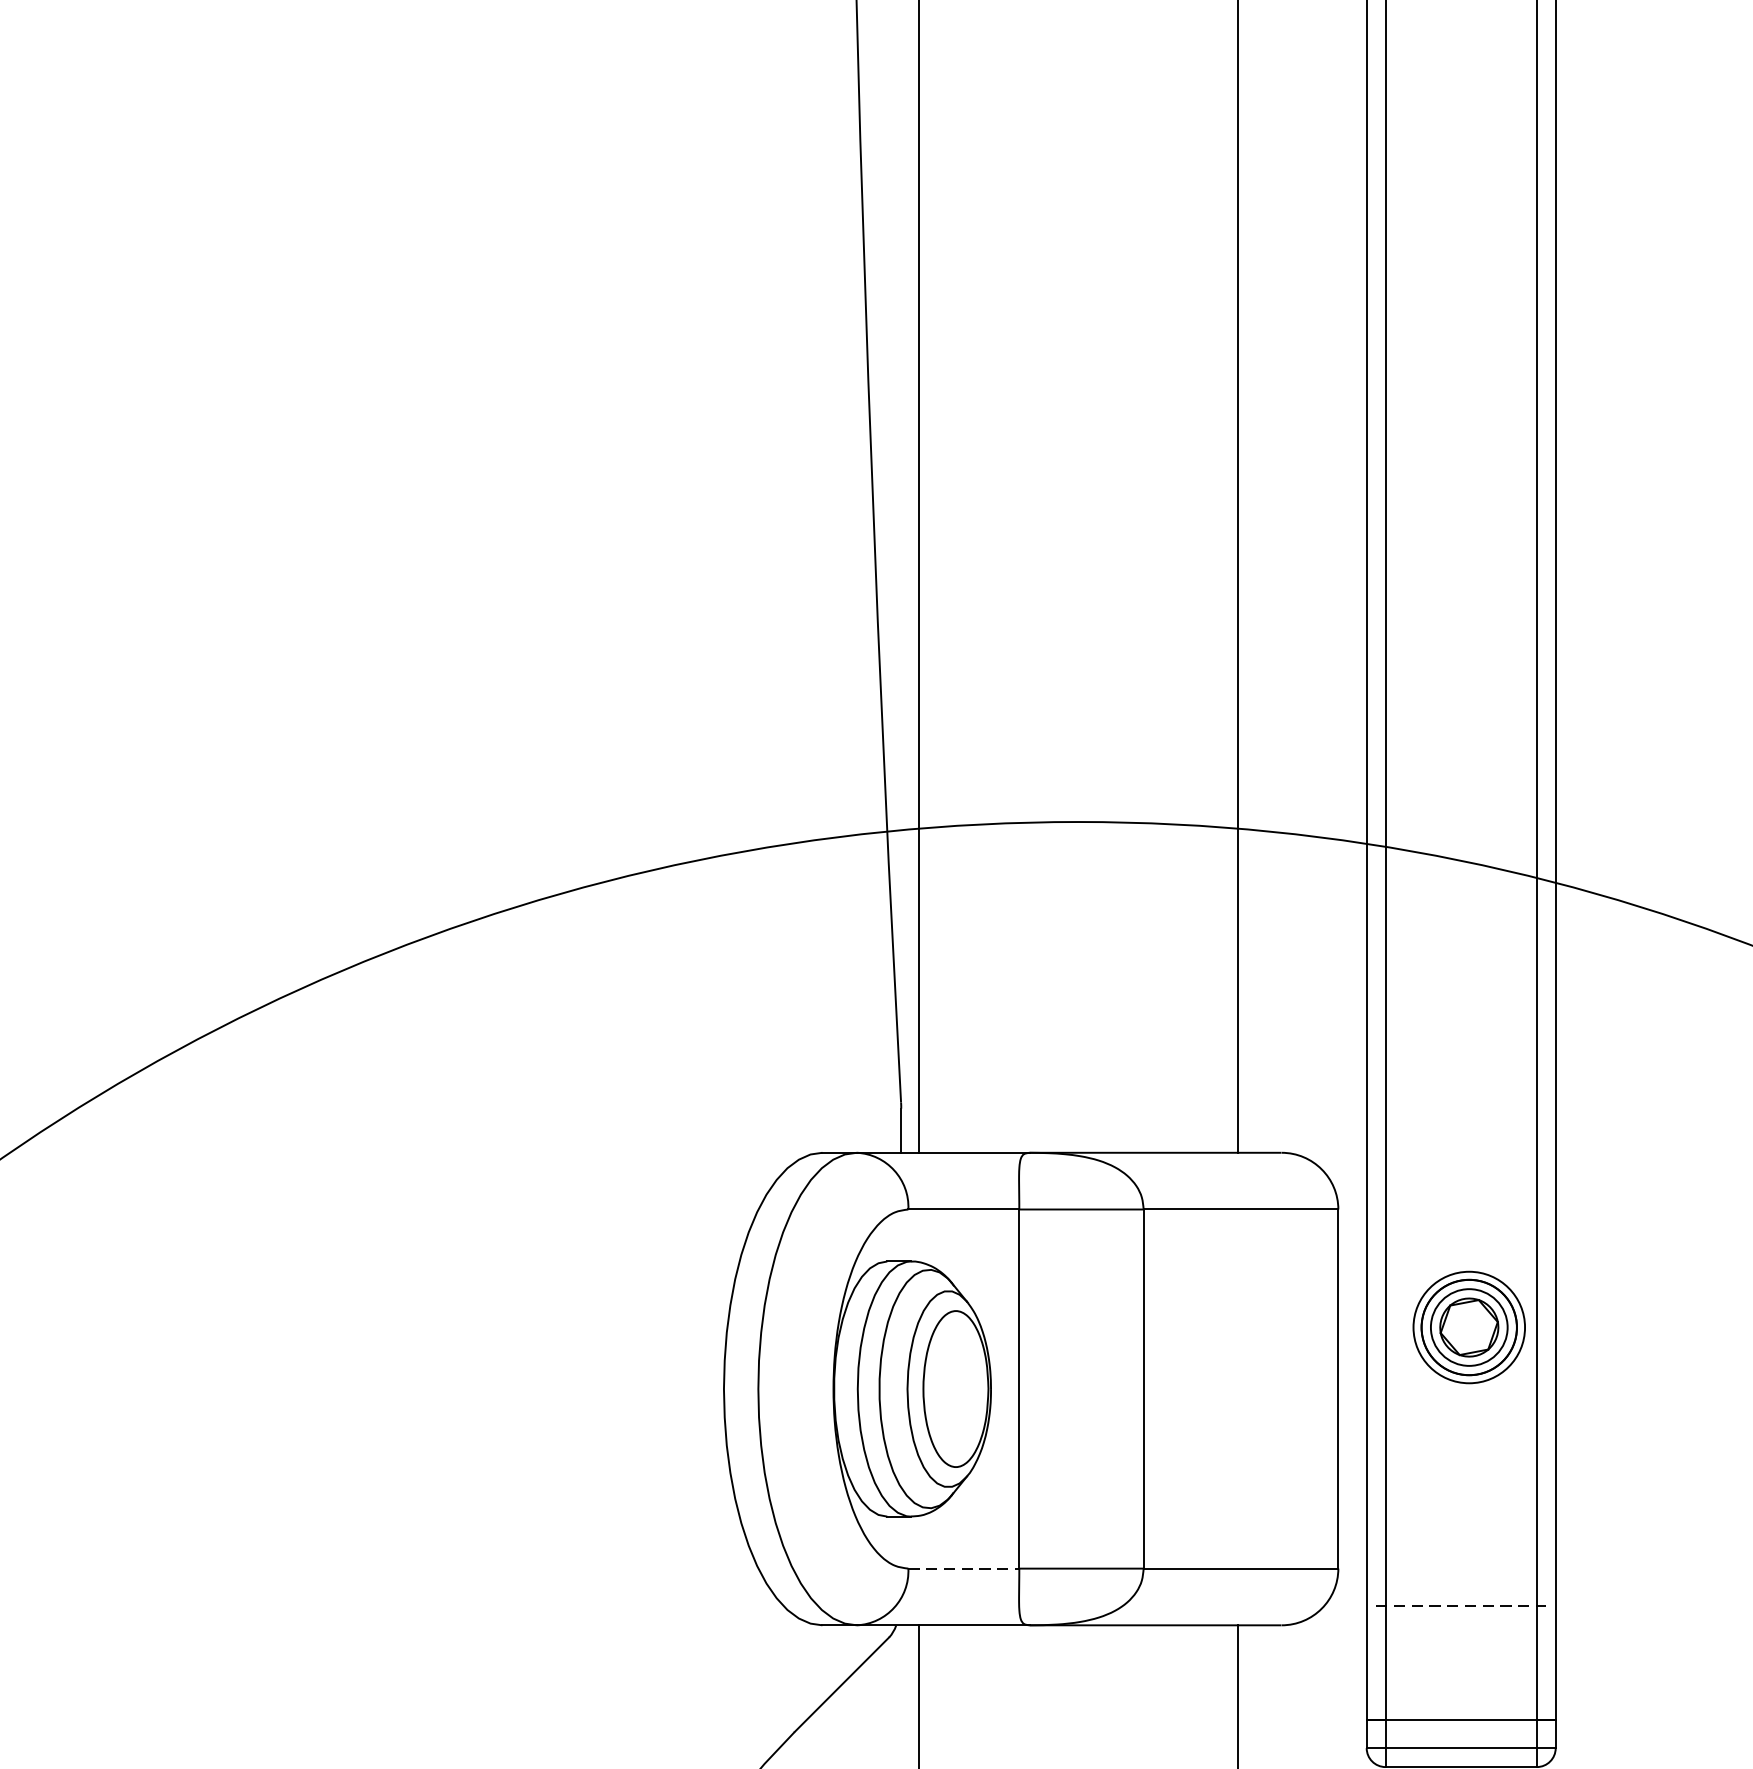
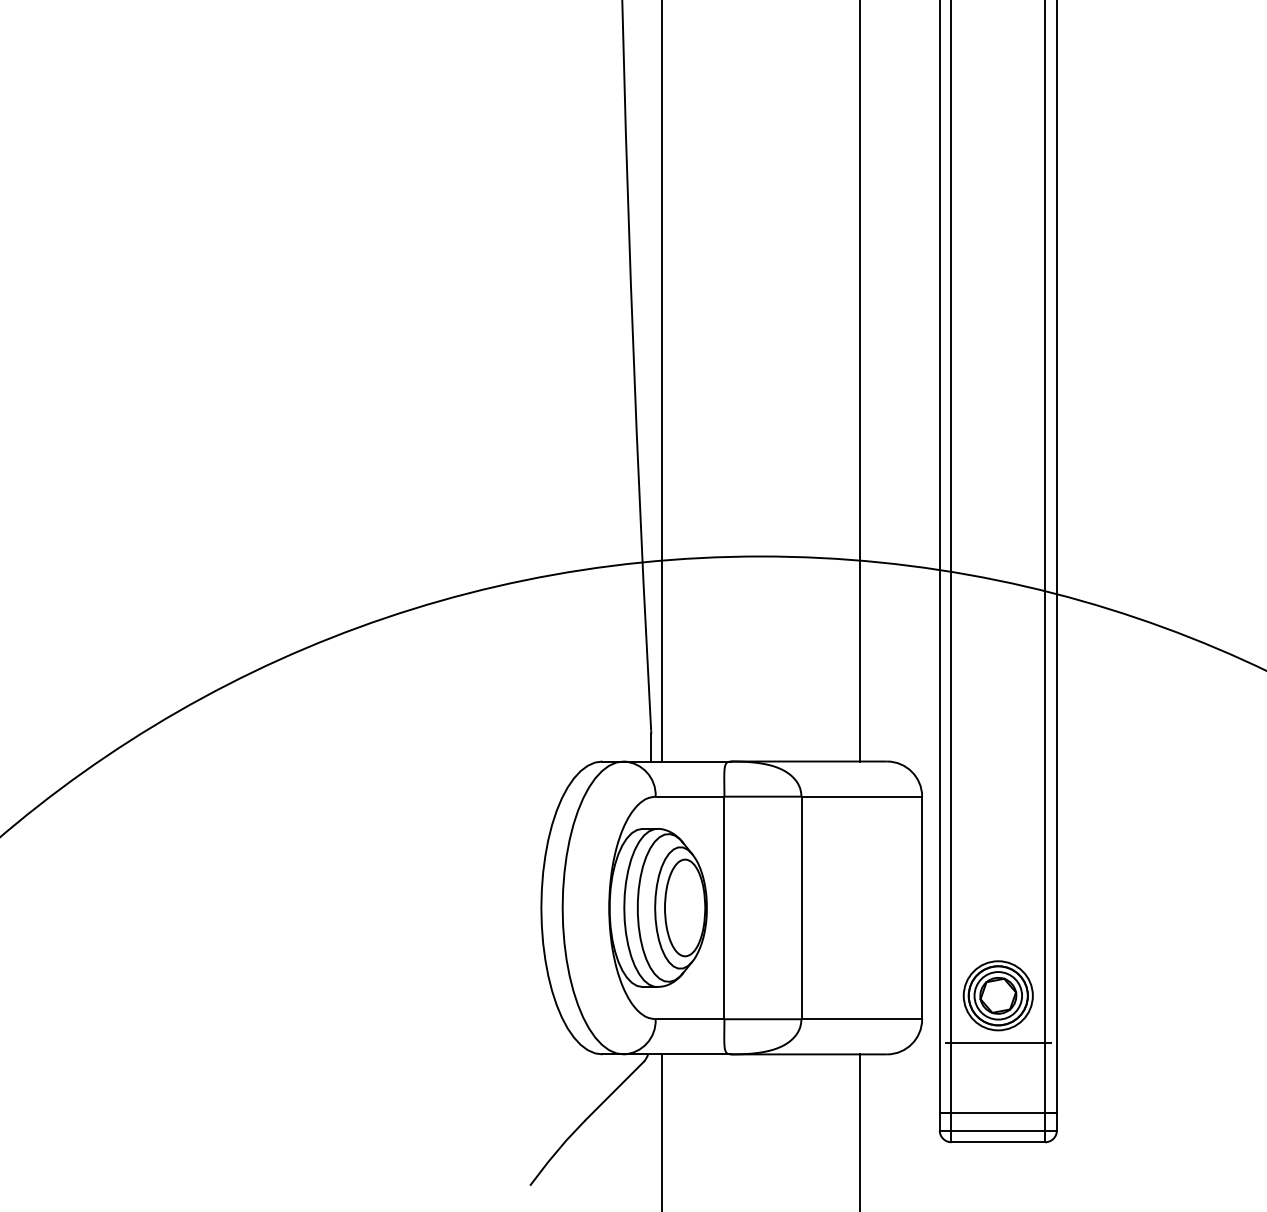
part: (1467, 1327) -> (997, 995), moved
line: (964, 1569) -> (690, 1019), dashed -> solid
line: (1461, 1606) -> (998, 1042), dashed -> solid

